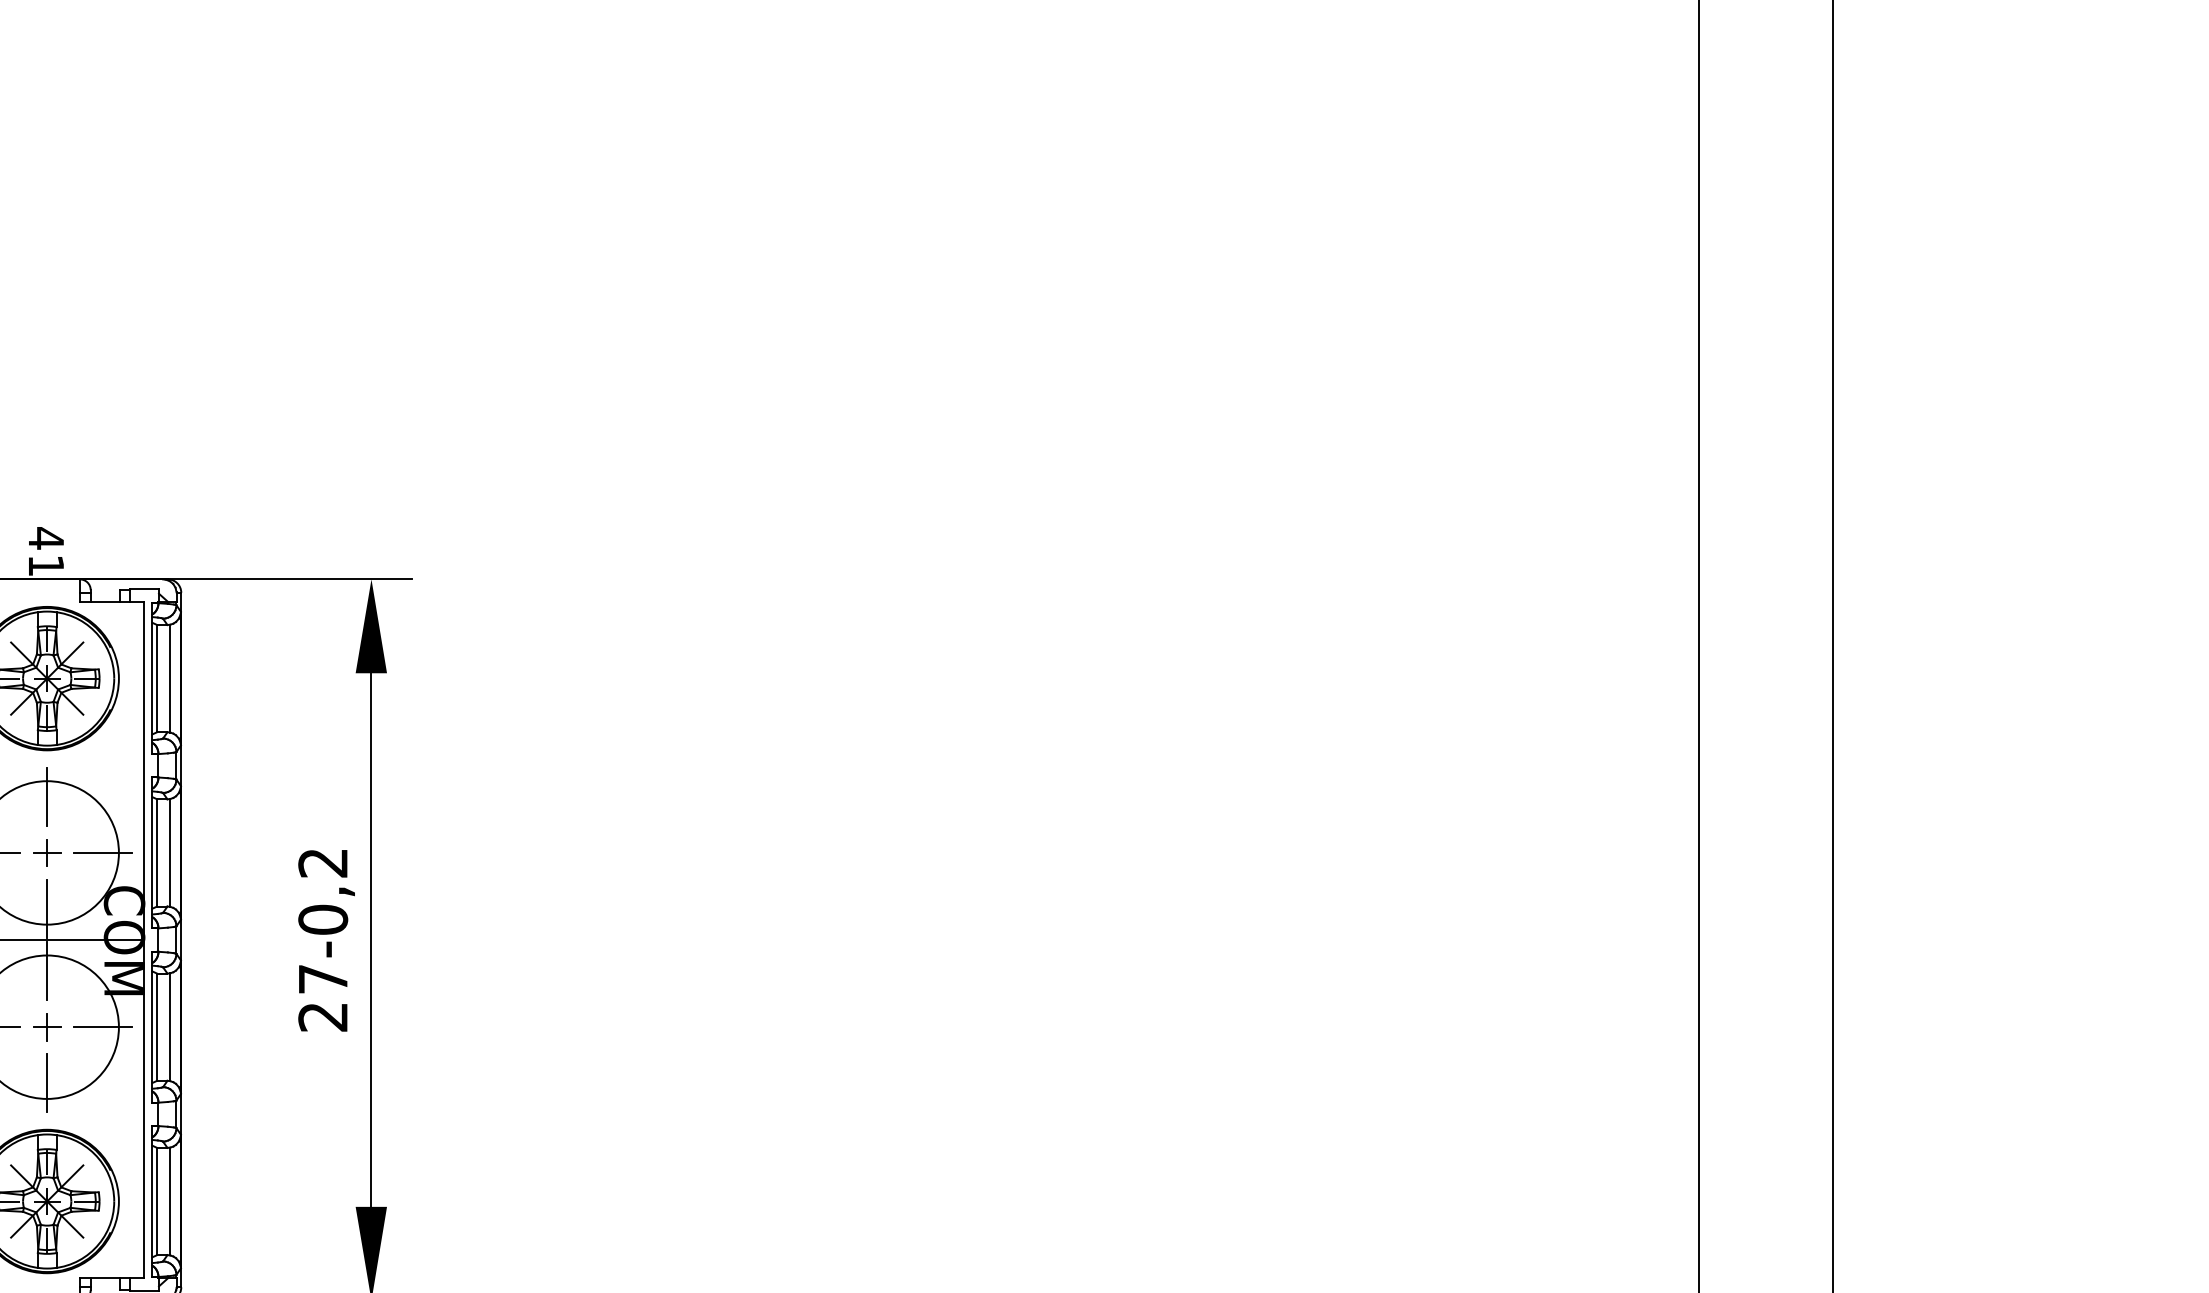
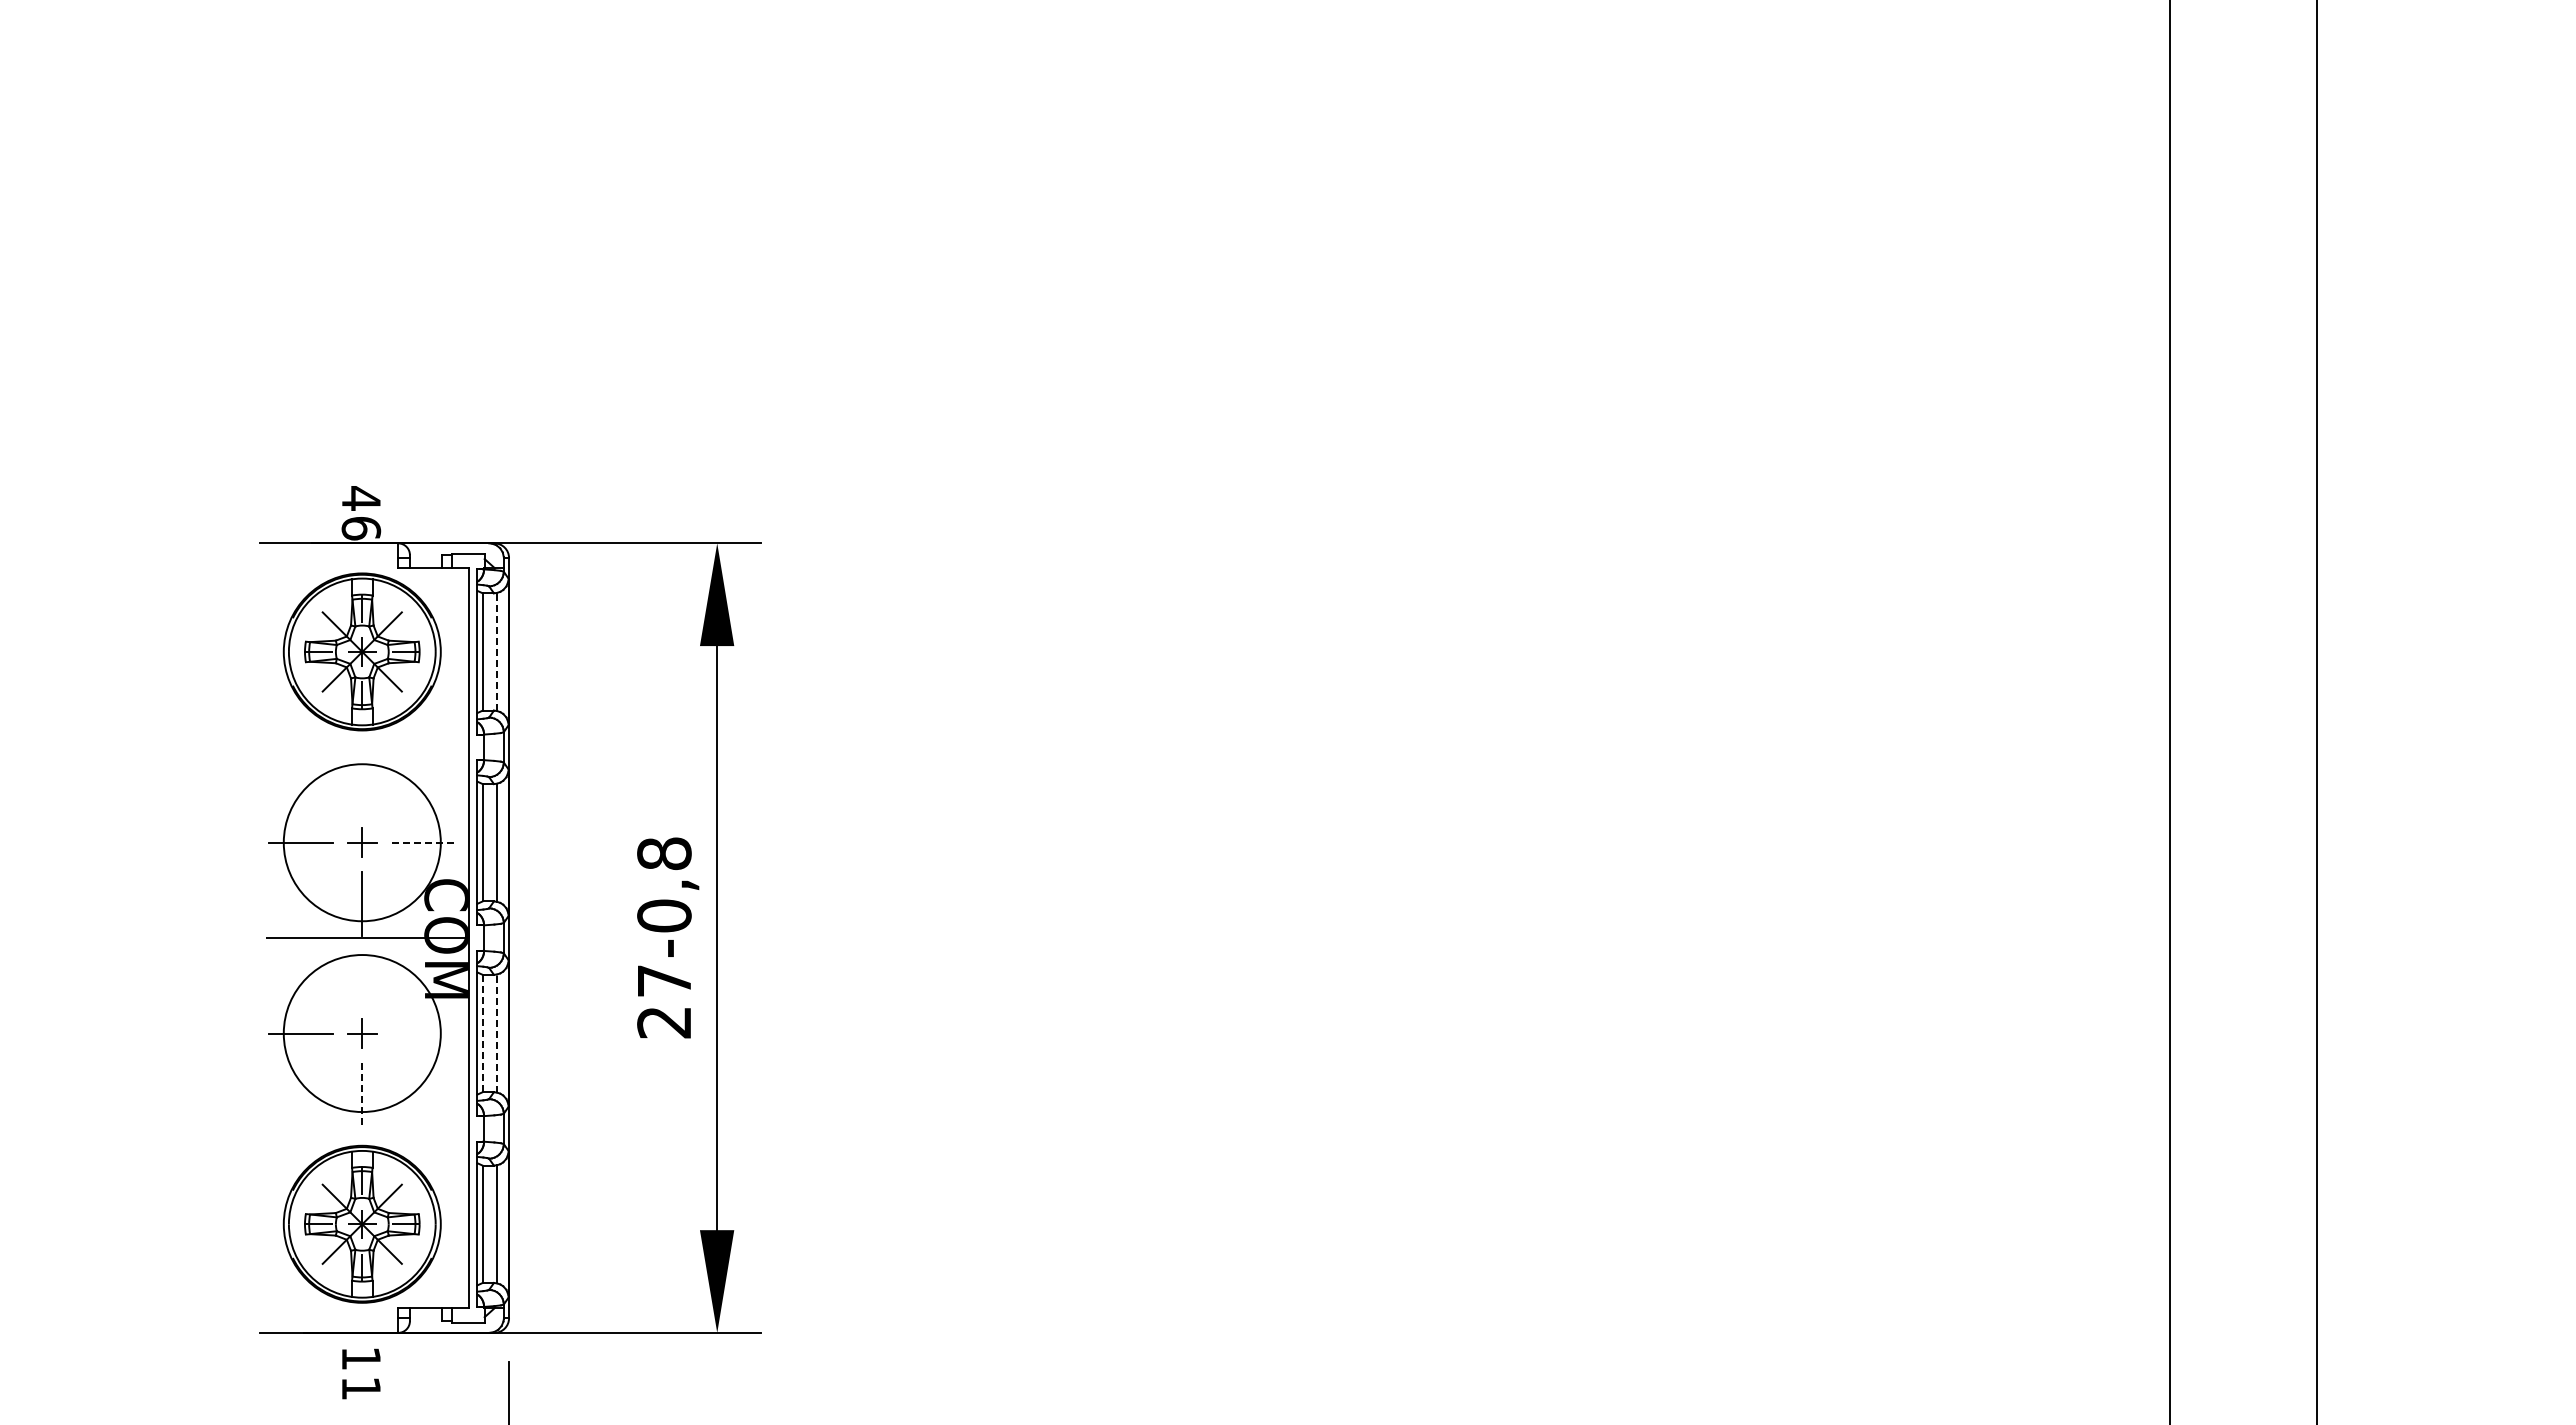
text: (46, 565) -> (361, 528), 41 -> 46
line: (169, 678) -> (496, 651), solid -> dashed
line: (47, 796) -> (362, 781), removed
line: (103, 852) -> (423, 842), solid -> dashed
text: (323, 862) -> (664, 853), 27-0,2 -> 27-0,8
line: (47, 971) -> (362, 972), removed
line: (103, 1027) -> (423, 1033), removed
line: (157, 1027) -> (482, 1033), solid -> dashed
line: (169, 1027) -> (496, 1033), solid -> dashed
line: (47, 1082) -> (362, 1094), solid -> dashed

